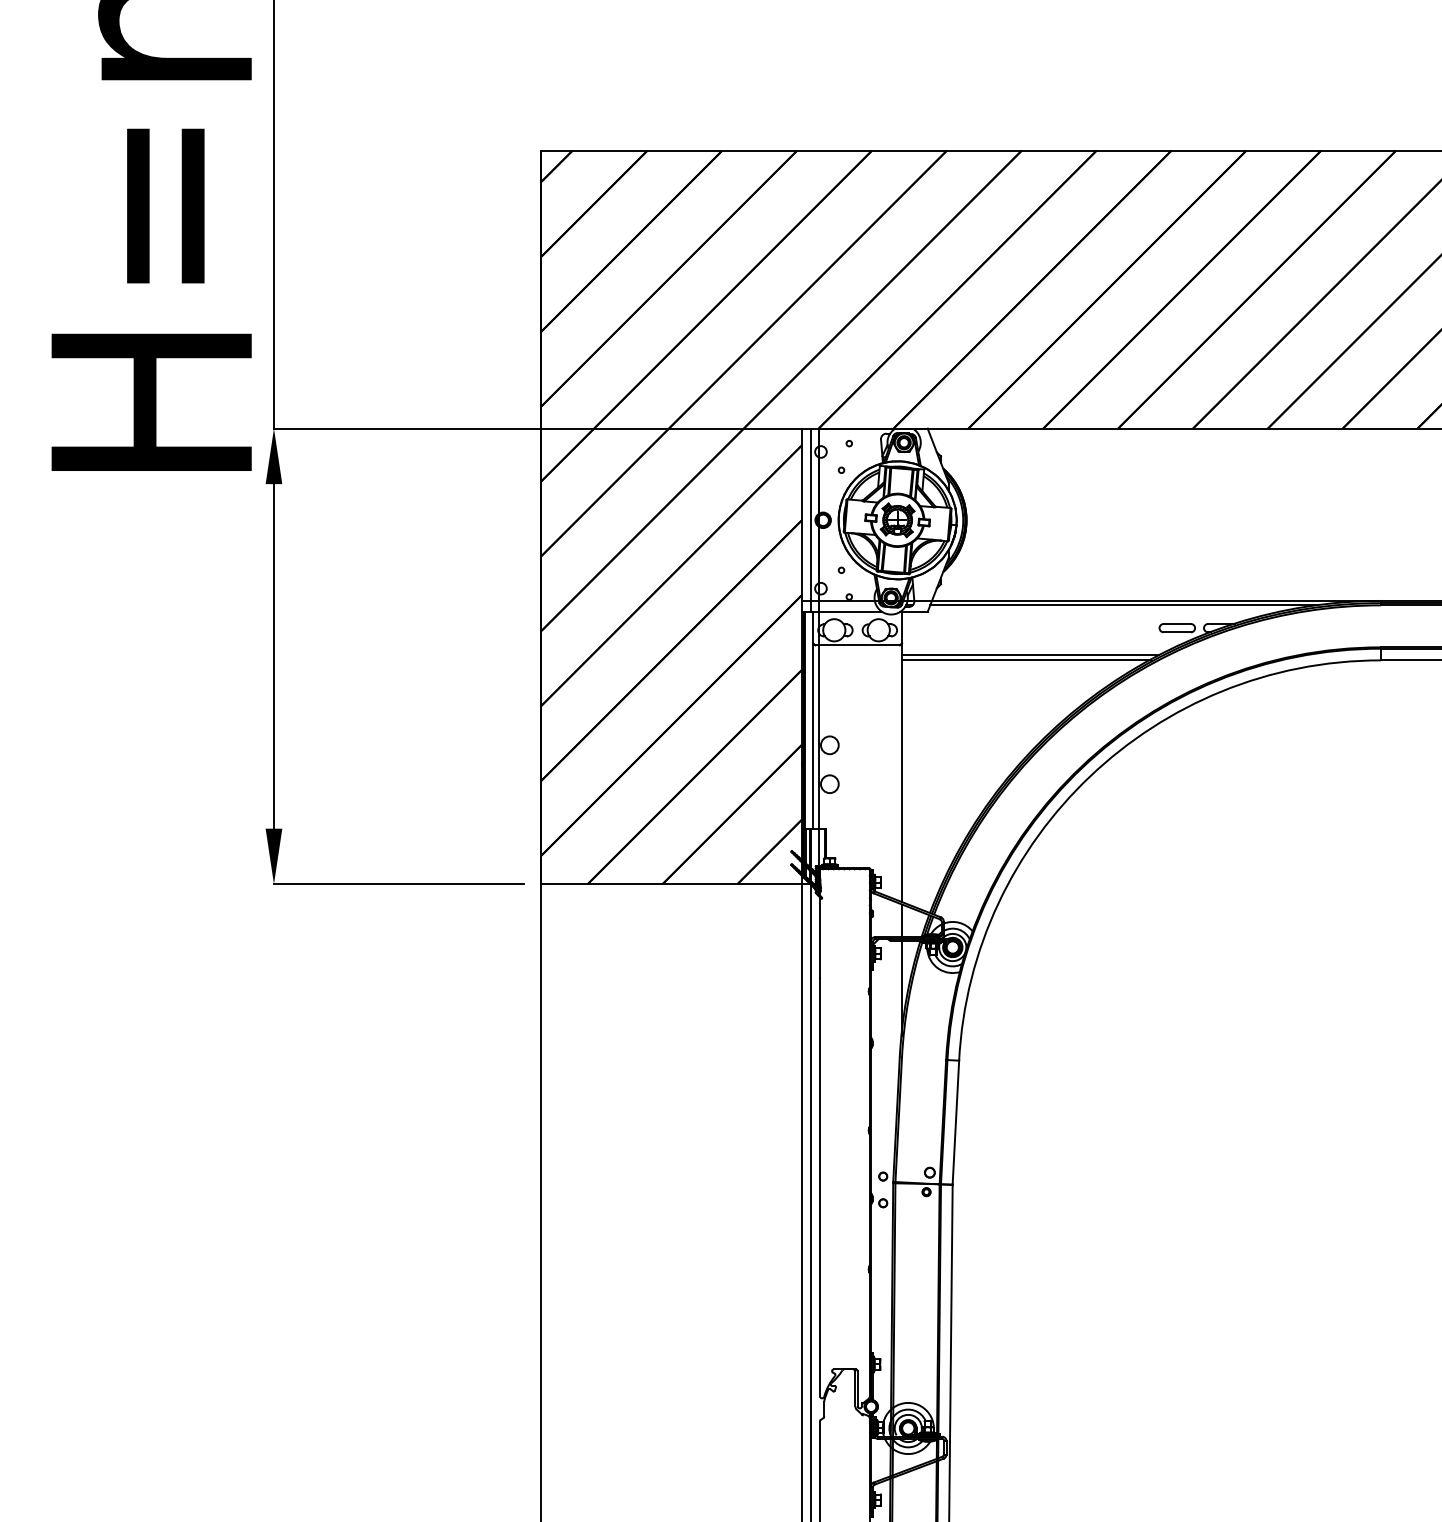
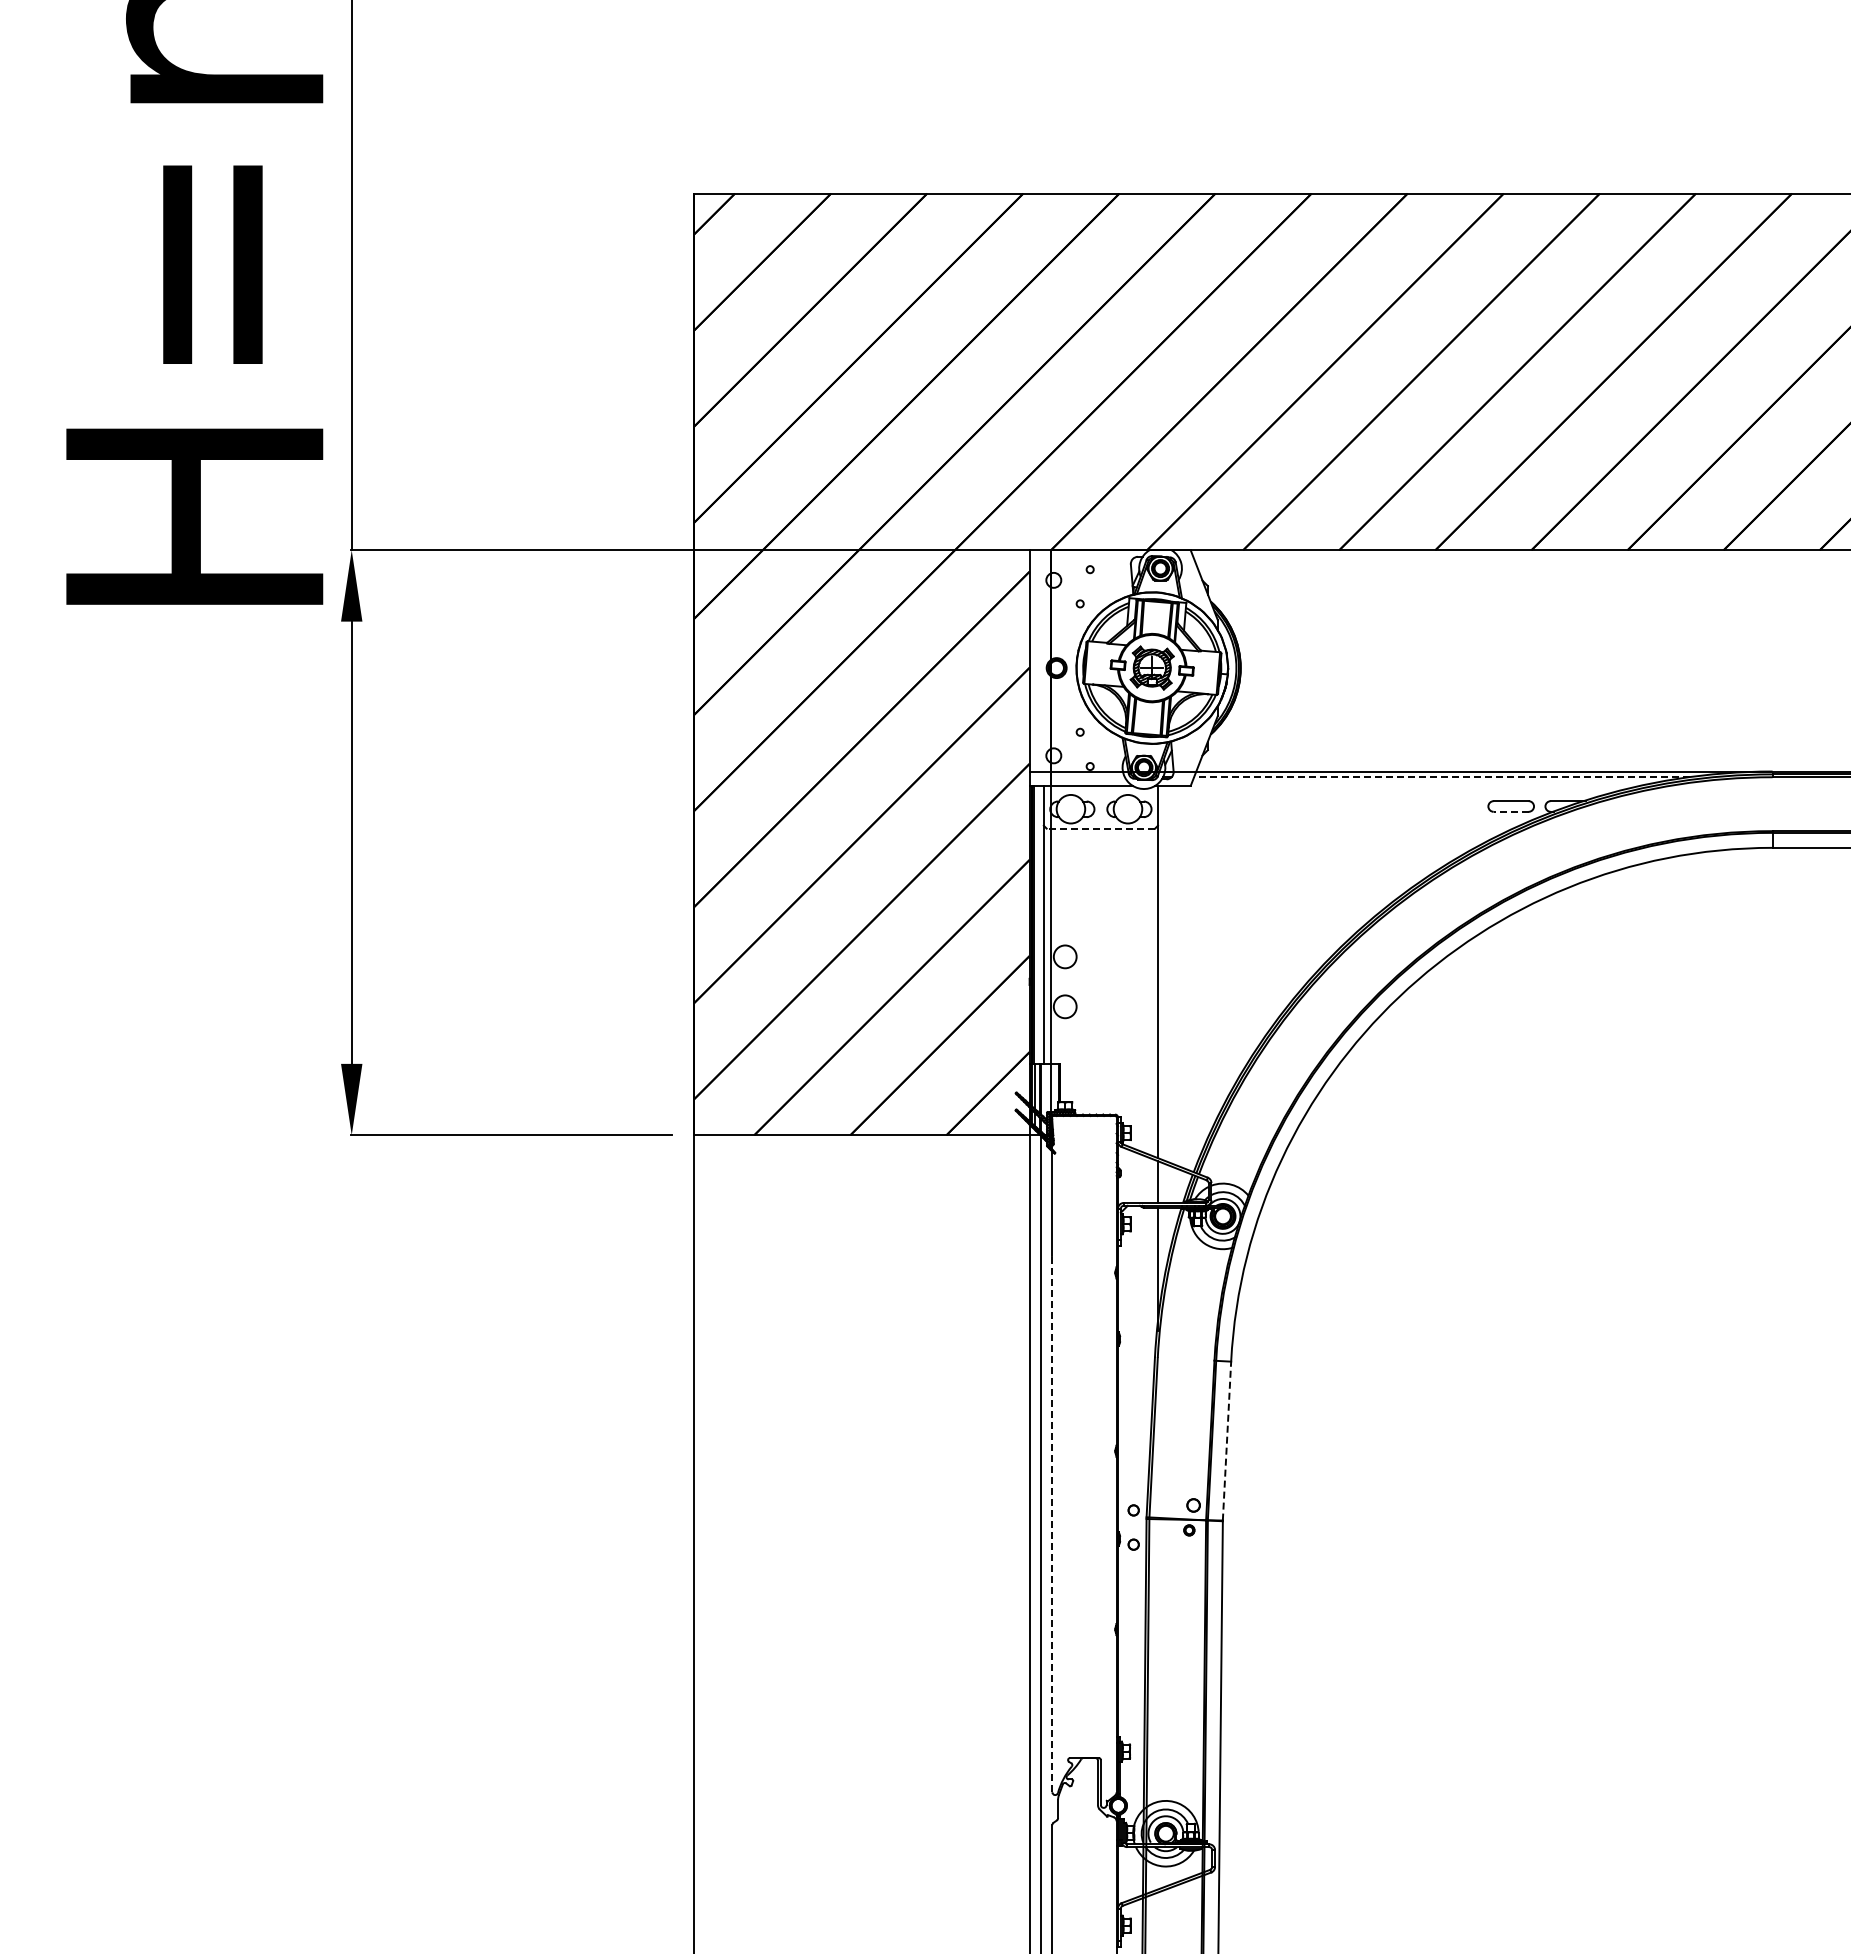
line: (810, 519) -> (1040, 667), removed
line: (1123, 605) -> (1442, 777), solid -> dashed
line: (1176, 632) -> (1510, 811), solid -> dashed
line: (857, 645) -> (1100, 828), solid -> dashed
line: (1030, 655) -> (1322, 841), removed
line: (1026, 660) -> (1317, 847), removed
line: (956, 1122) -> (1227, 1441), solid -> dashed
line: (819, 1186) -> (1052, 1523), solid -> dashed

